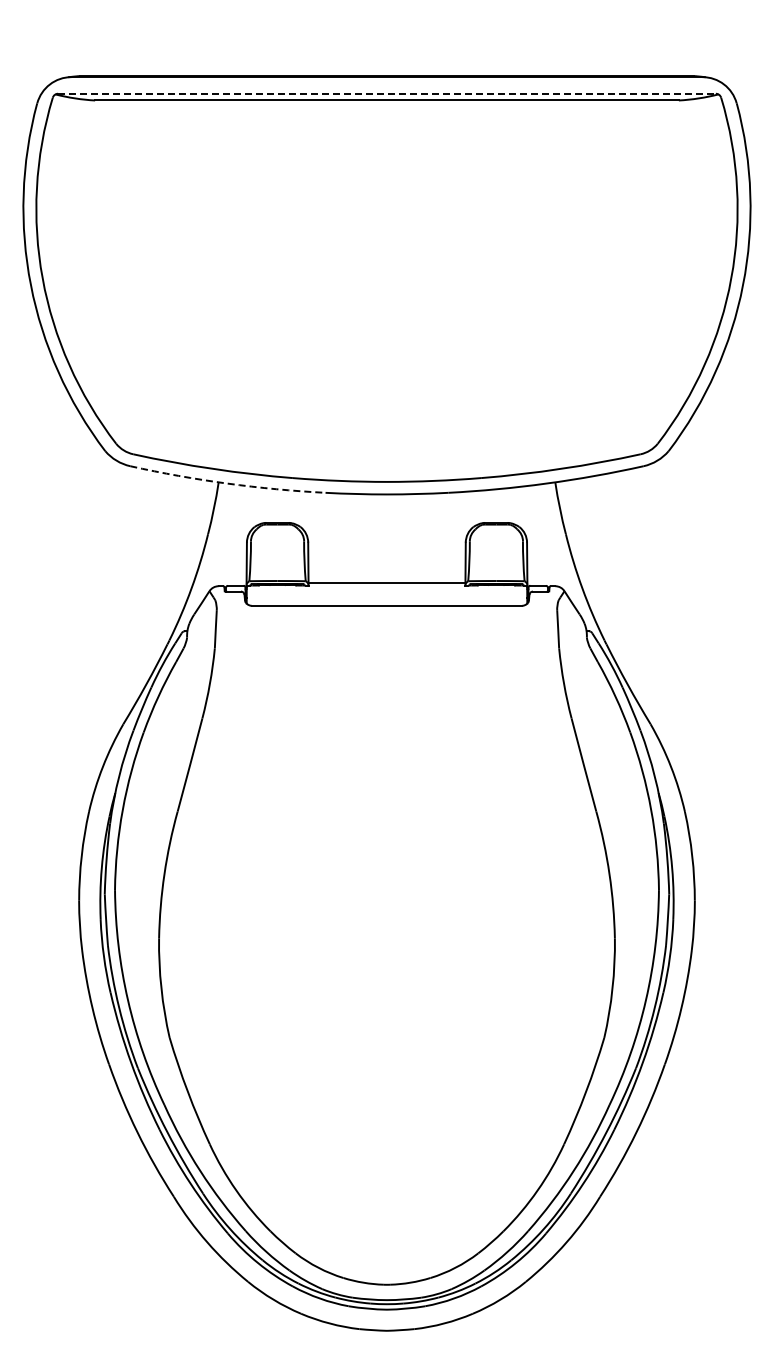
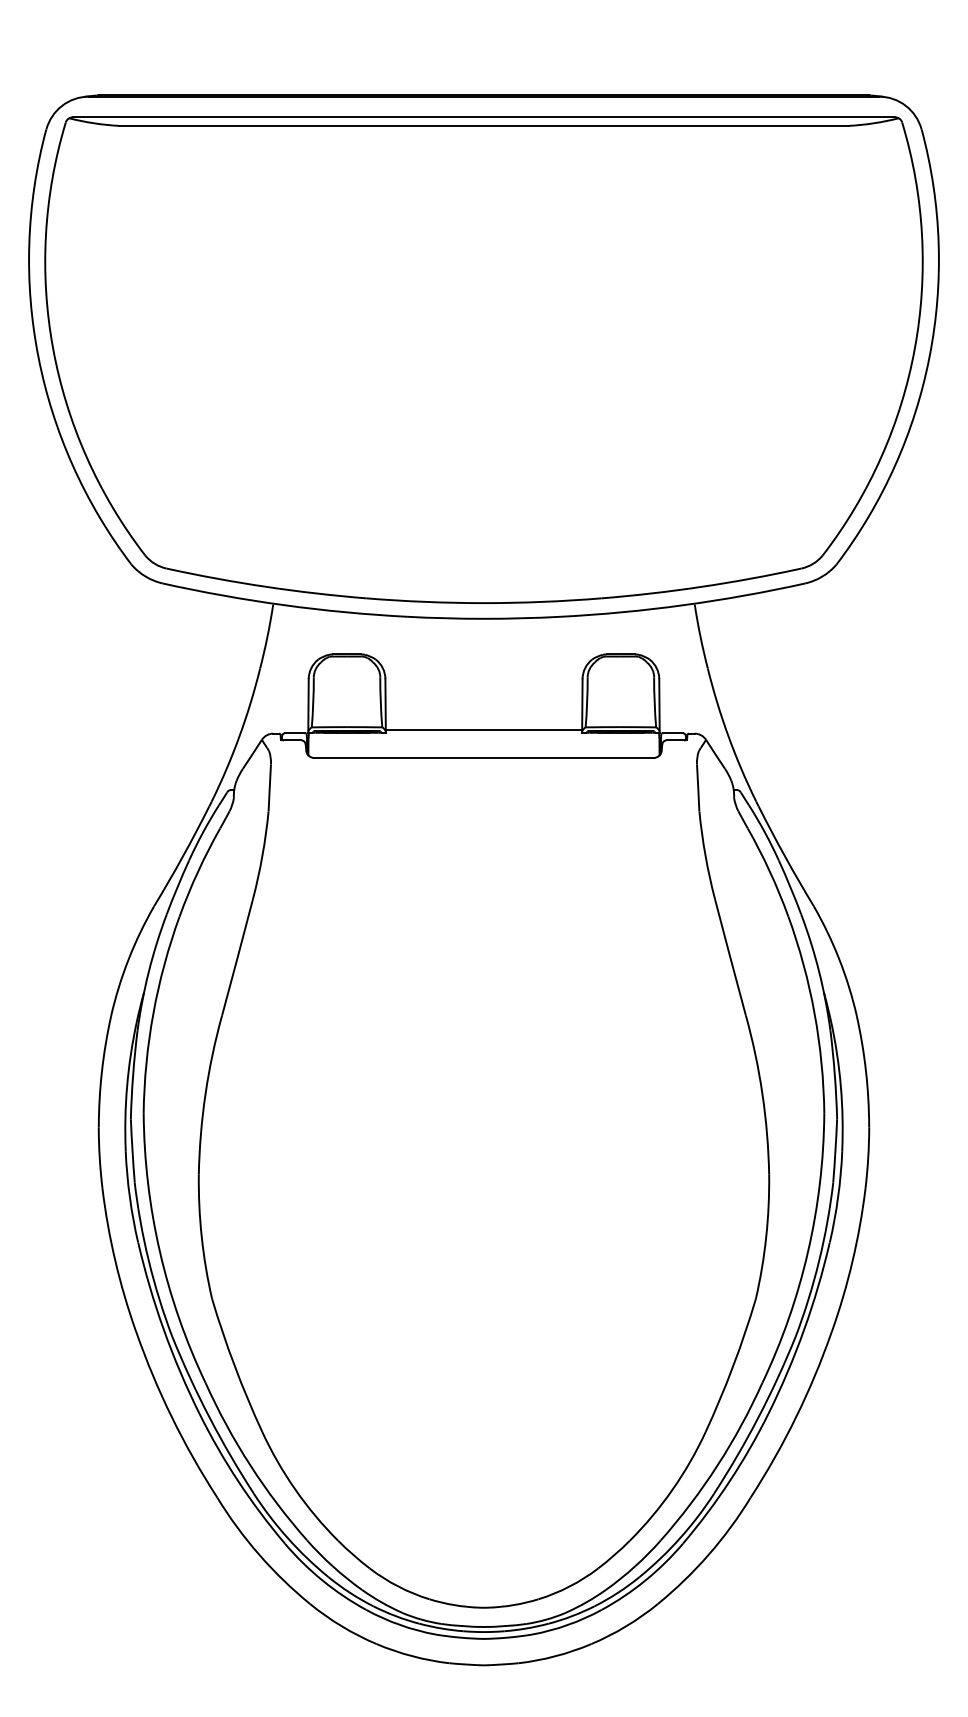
line: (387, 93) -> (484, 117), dashed -> solid
arc: (227, 483) -> (284, 605), dashed -> solid

